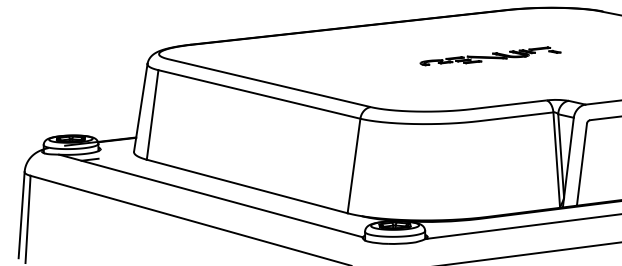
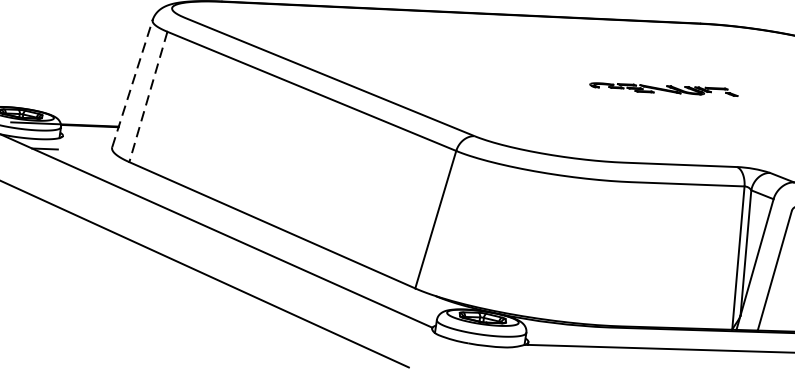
part: (490, 56) -> (664, 88), size x0.7
line: (140, 107) -> (132, 83), solid -> dashed
line: (152, 115) -> (148, 97), solid -> dashed

